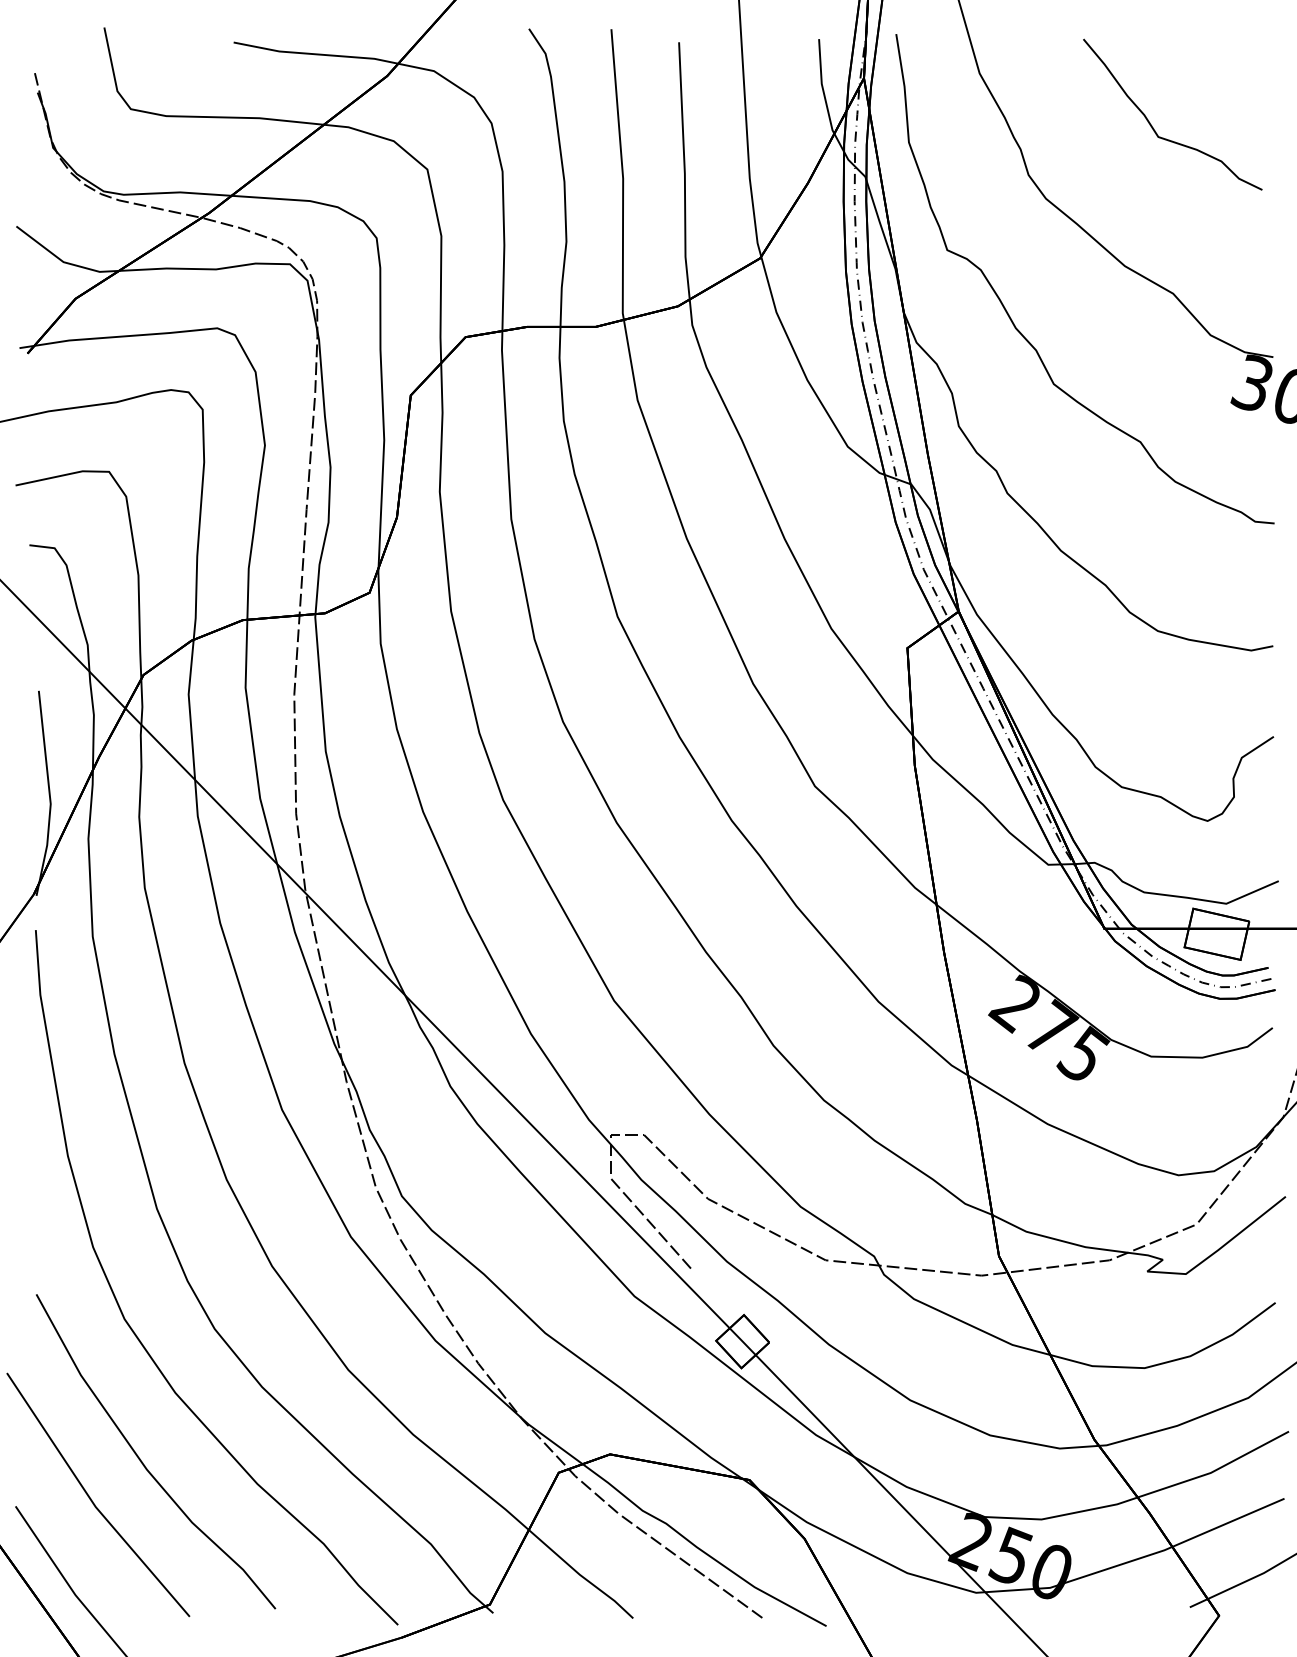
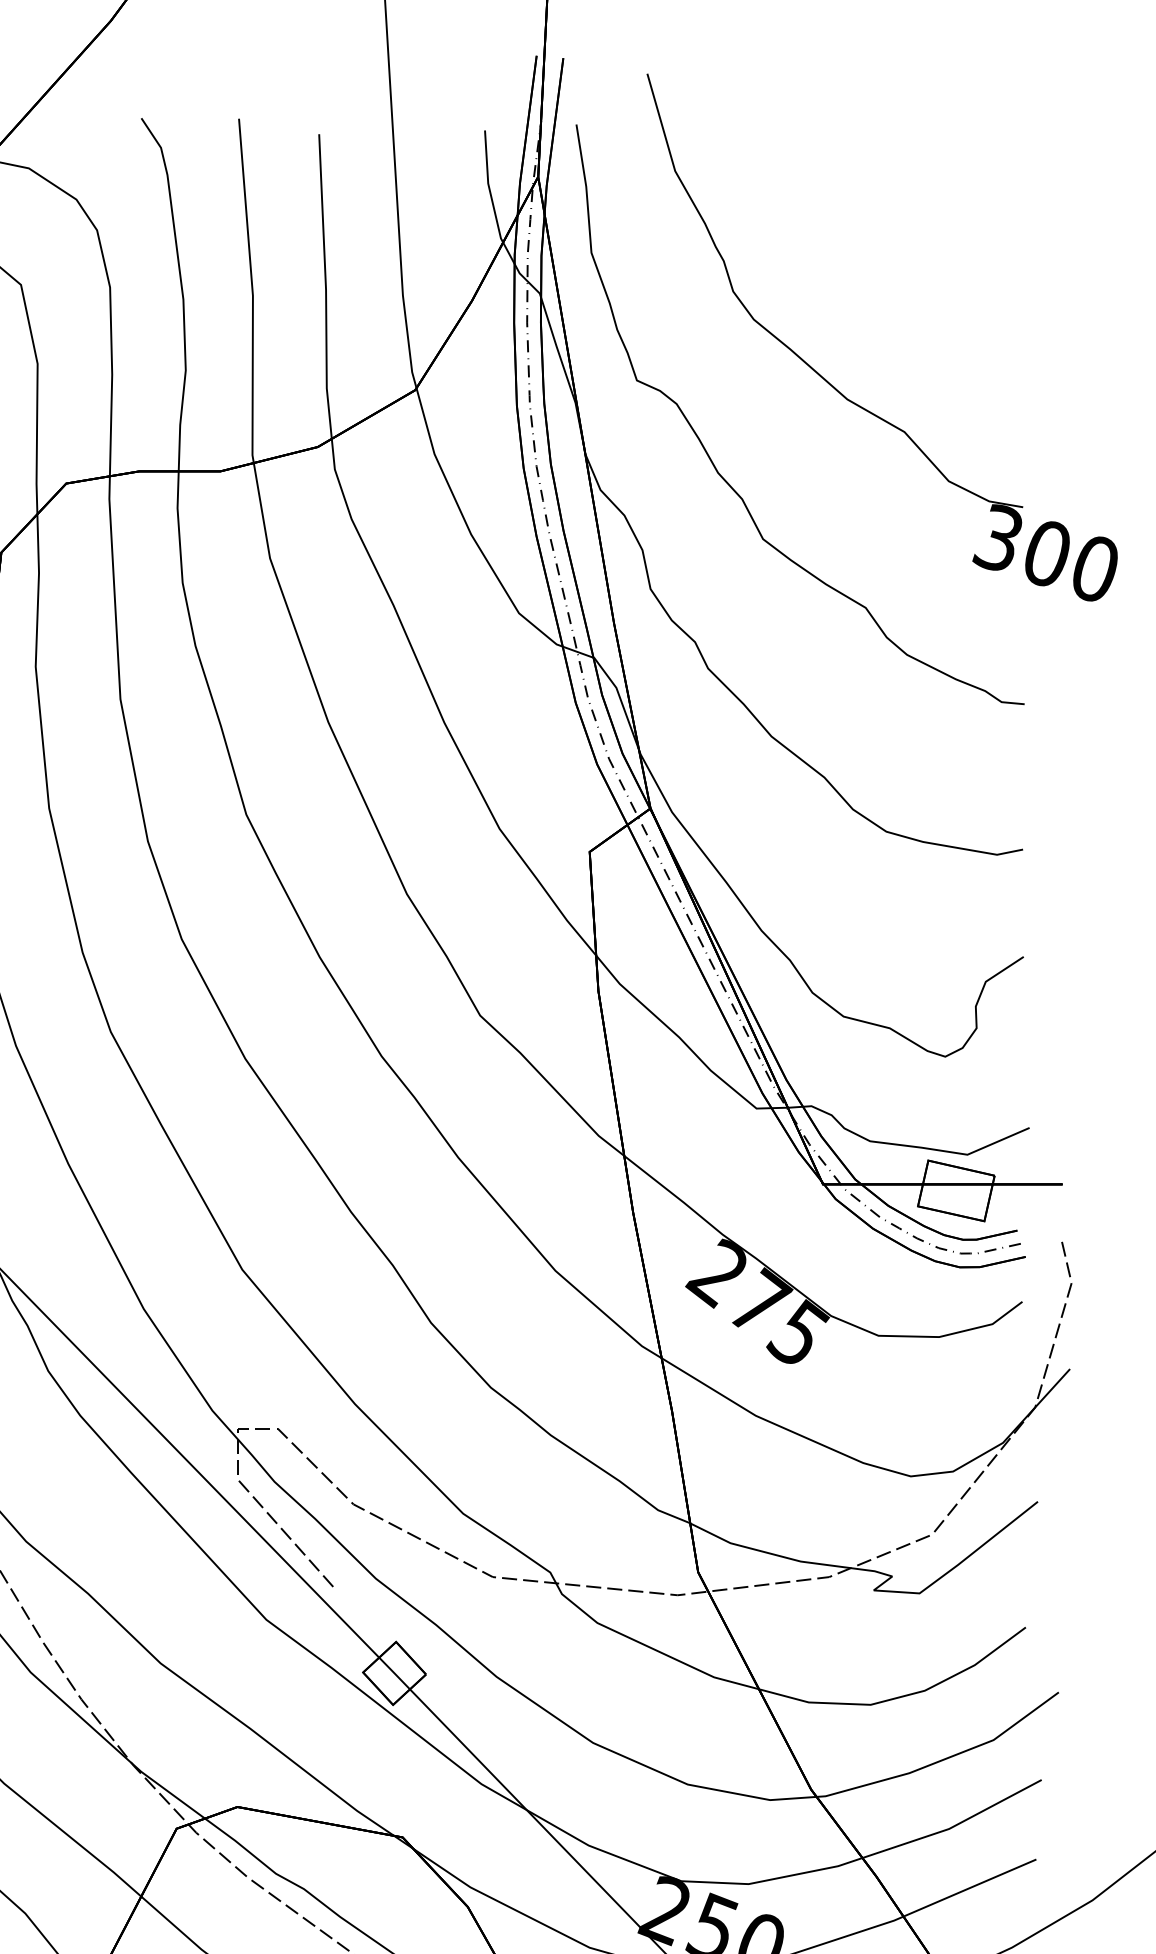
curve: (1152, 125) -> (880, 232), removed

